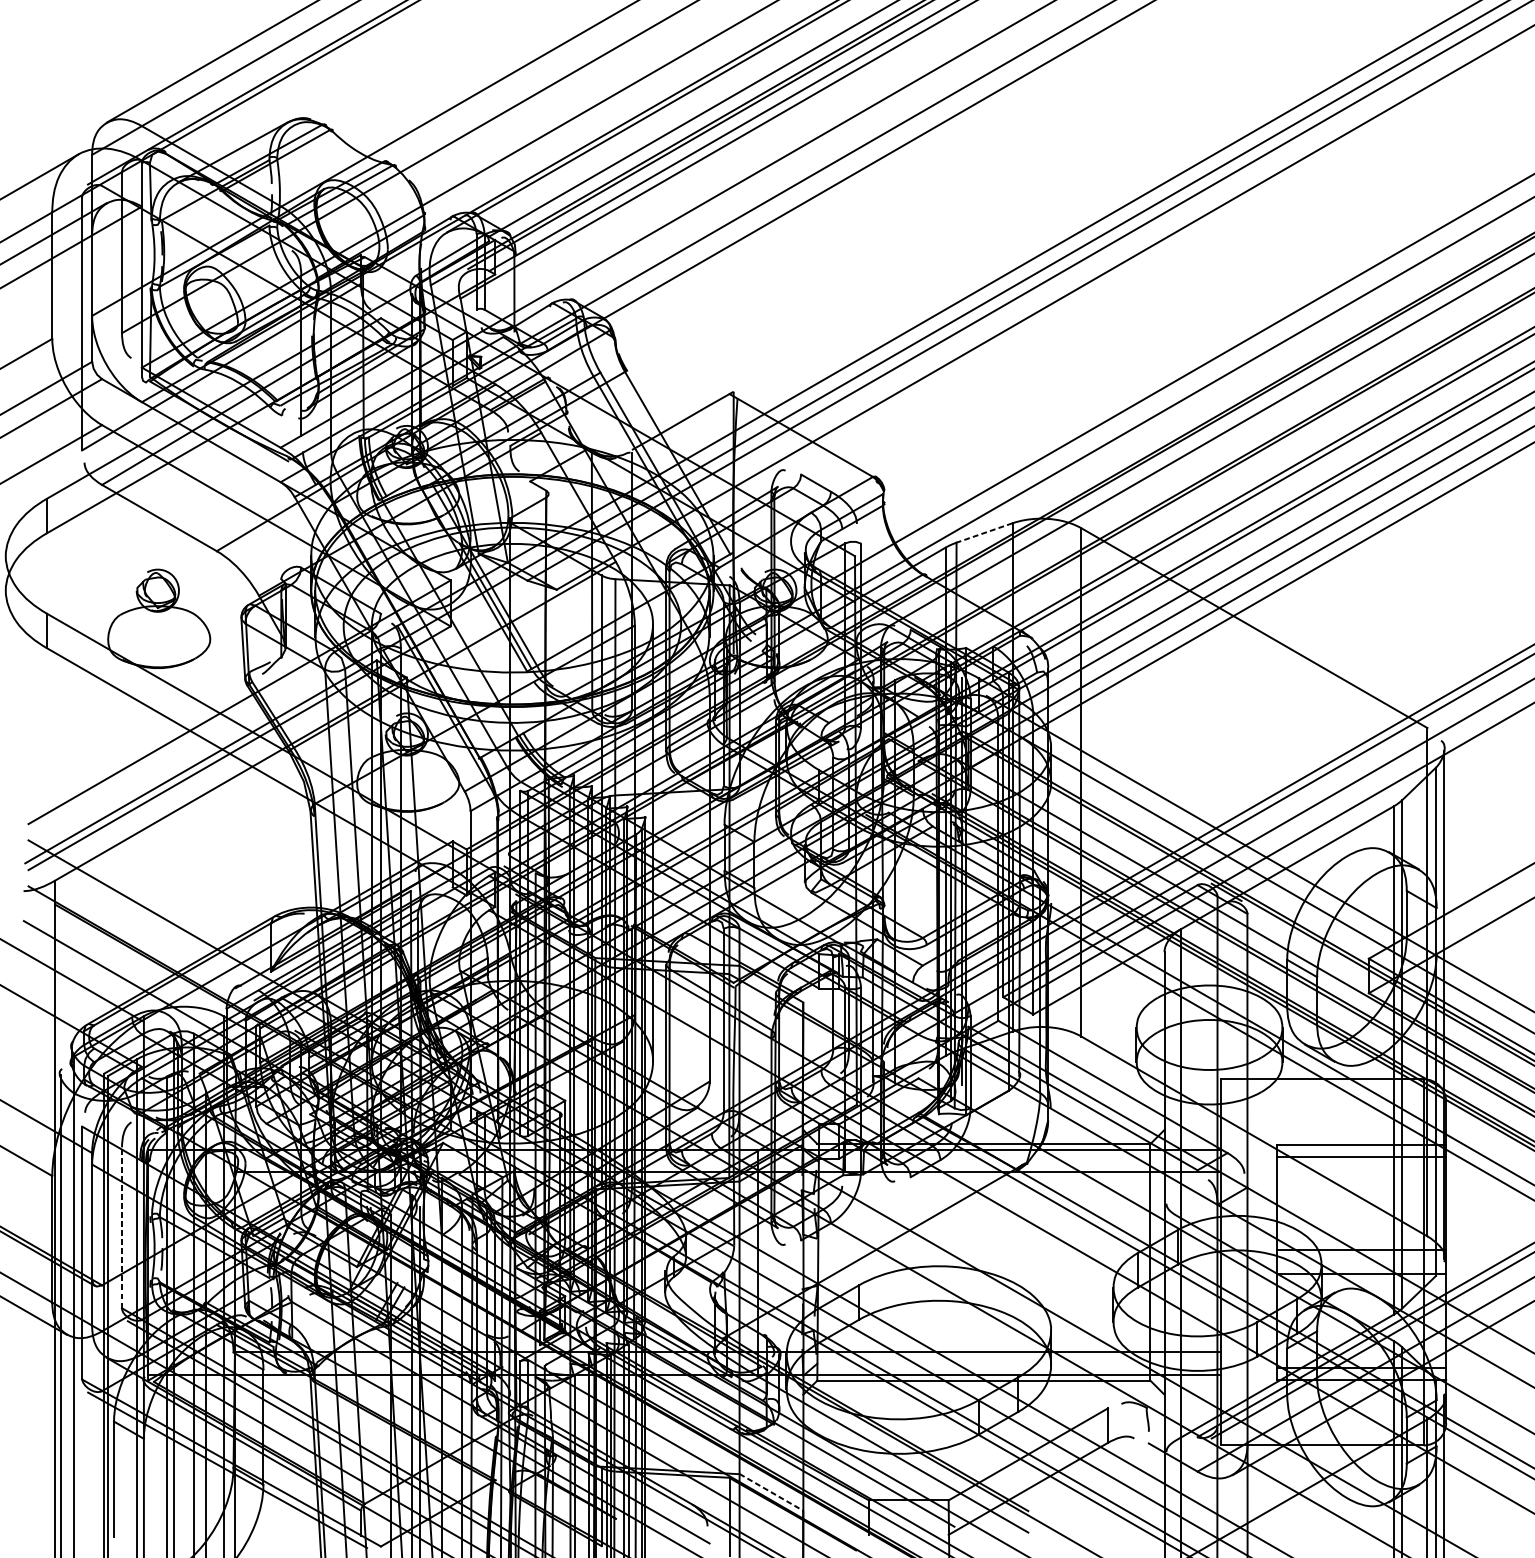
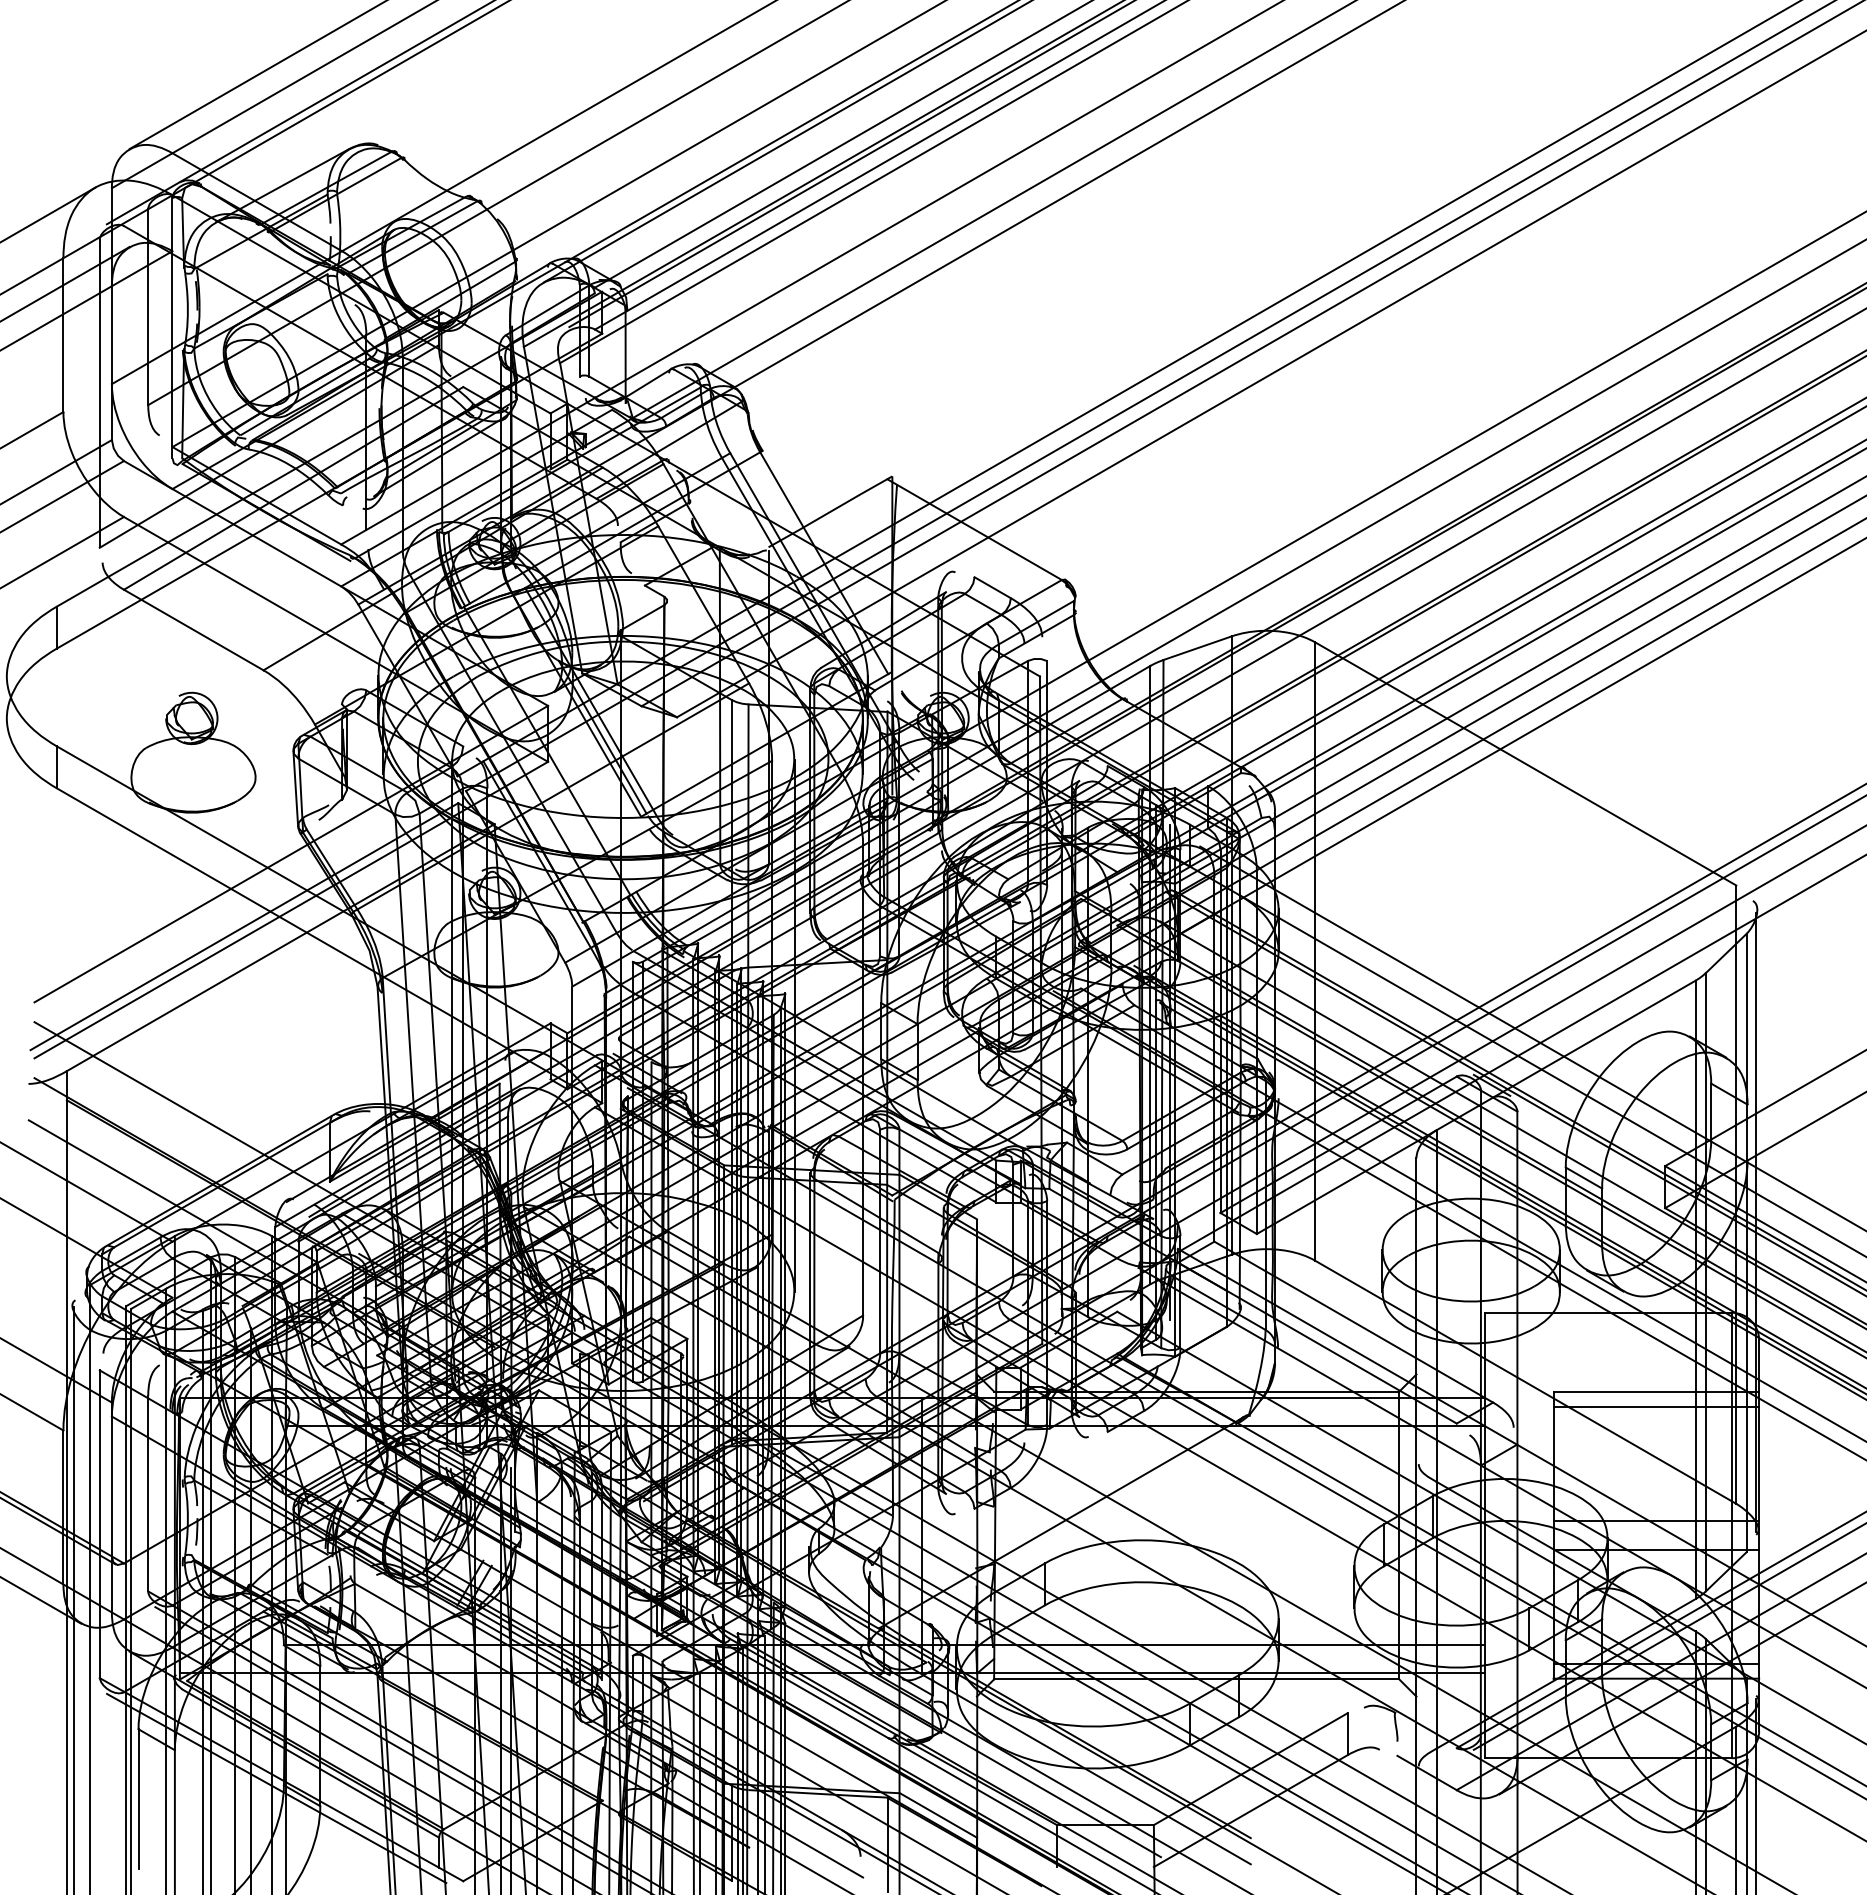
line: (984, 533) -> (1197, 648), dashed -> solid
line: (122, 1227) -> (148, 1493), dashed -> solid
line: (771, 1492) -> (938, 1815), dashed -> solid

